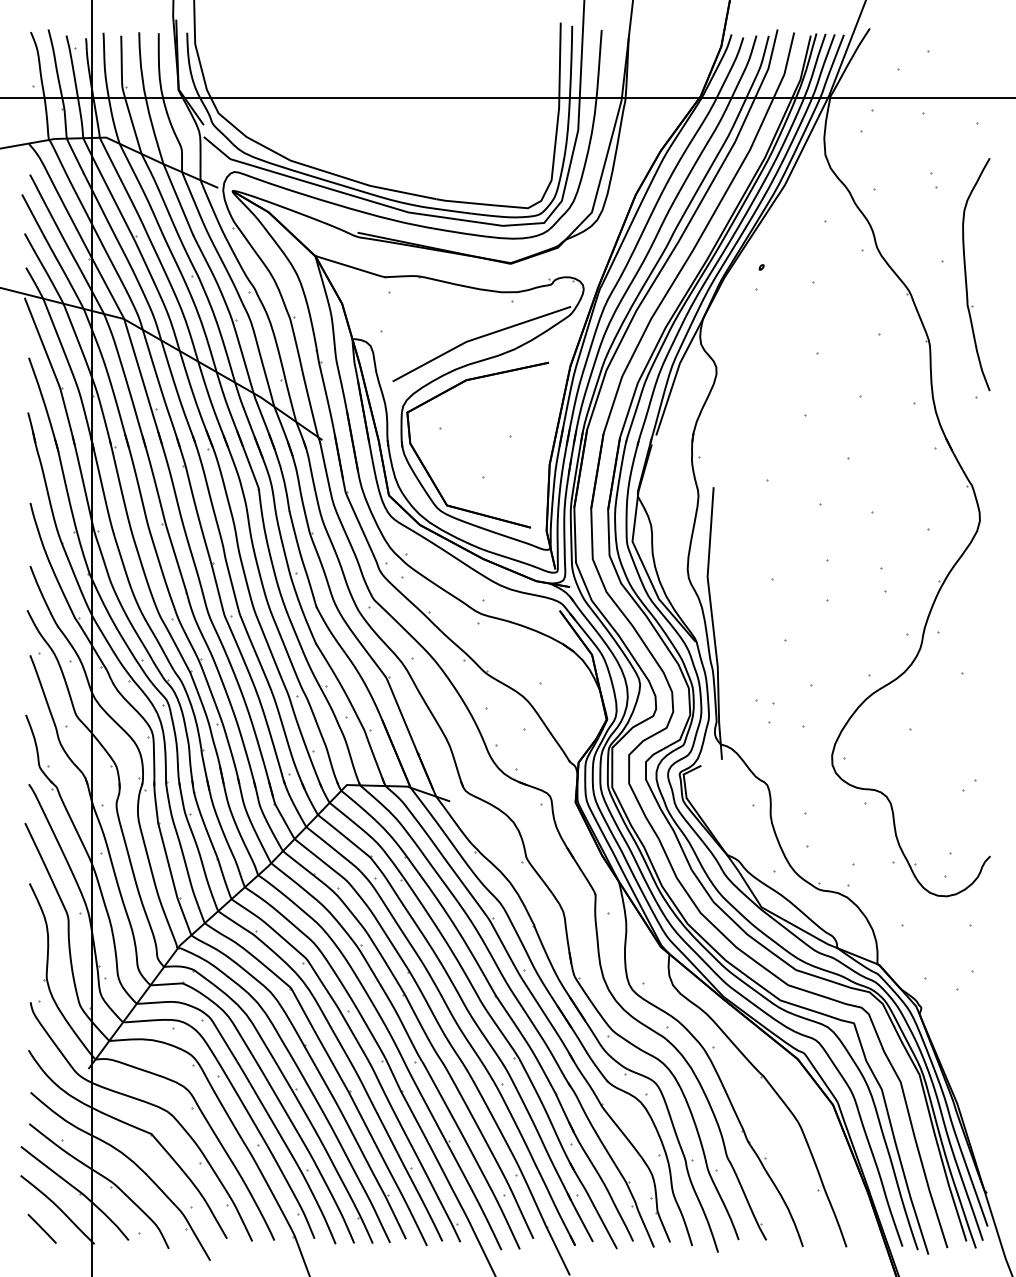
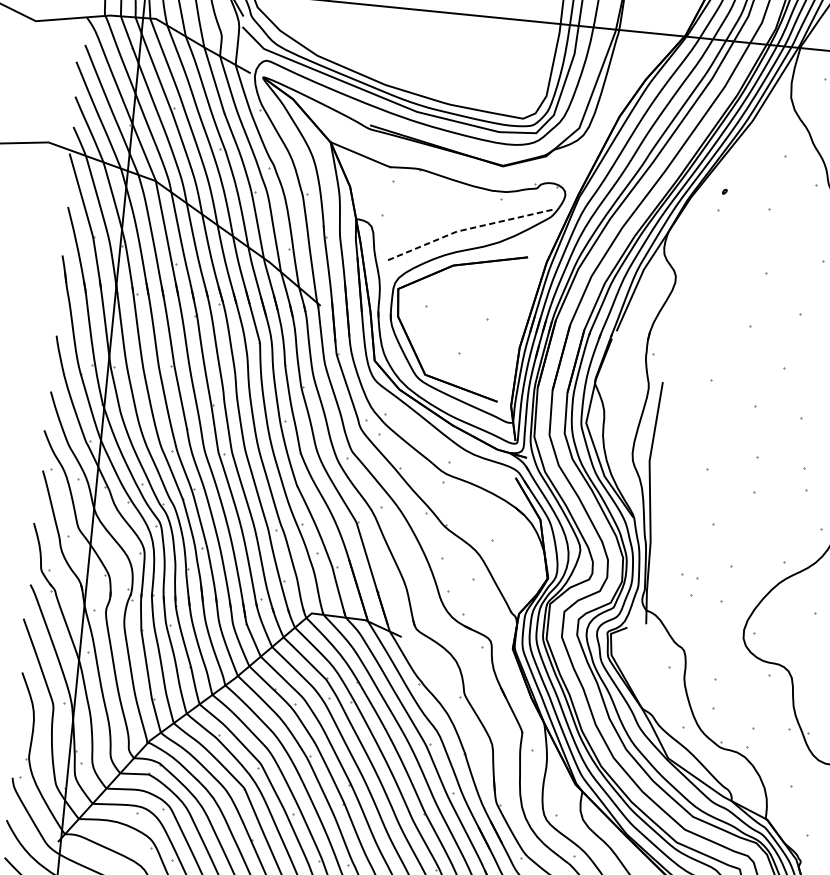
line: (478, 337) -> (467, 228), solid -> dashed

